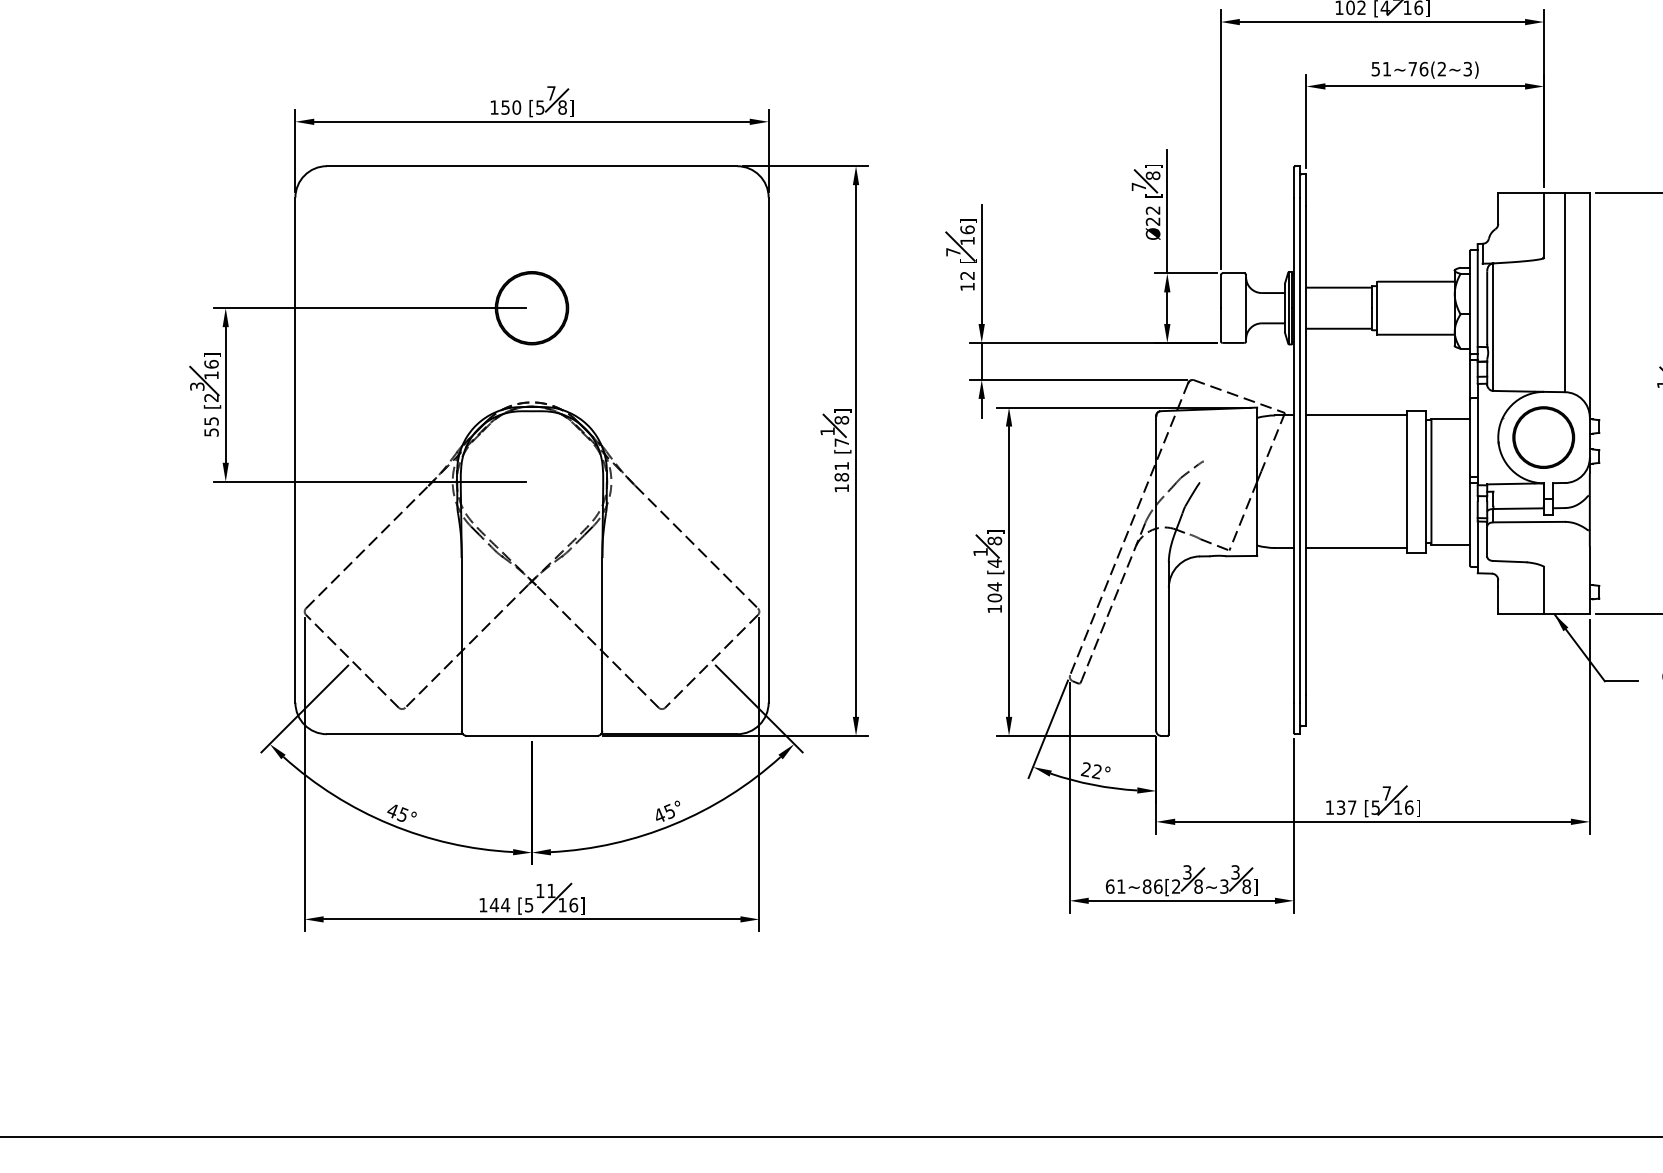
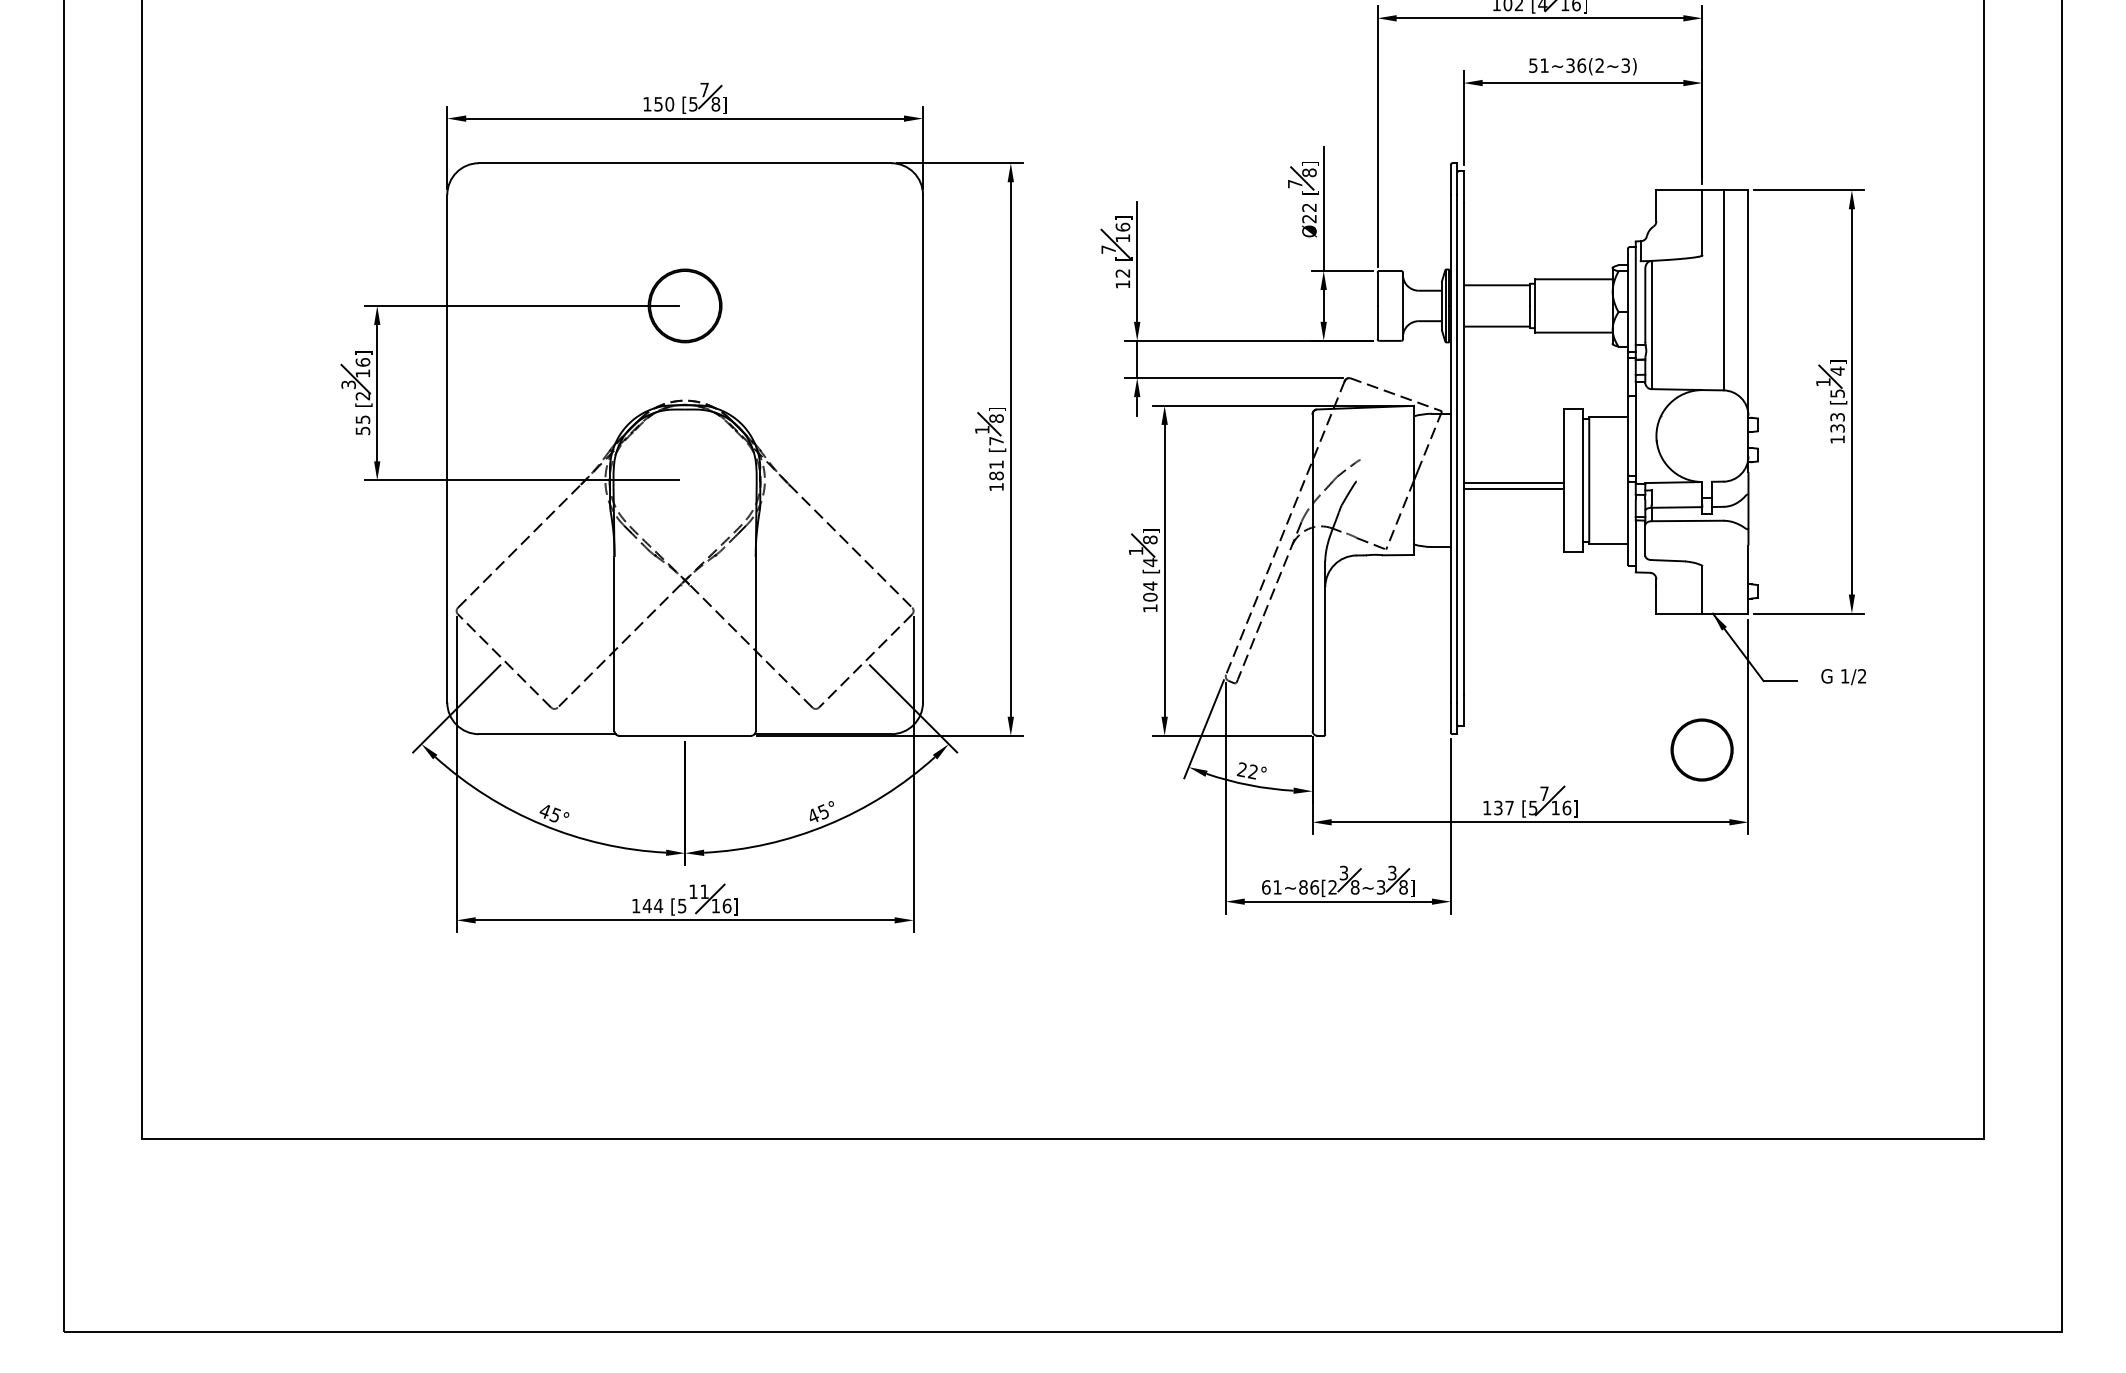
text: (1412, 68) -> (1570, 65), 51~76(2~3) -> 51~36(2~3)
line: (1356, 415) -> (1513, 488), moved
circle: (1543, 437) -> (1701, 749), moved
line: (1356, 548) -> (1513, 483), moved

